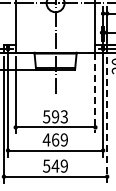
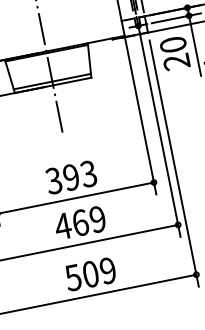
line: (95, 93) -> (140, 115), dashed -> solid
text: (46, 116) -> (53, 180), 593 -> 393
line: (107, 120) -> (174, 164), dashed -> solid
text: (55, 165) -> (90, 273), 549 -> 509

